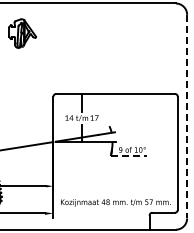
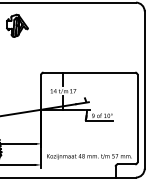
line: (187, 116) -> (144, 90), dashed -> solid
line: (128, 156) -> (99, 120), dashed -> solid

